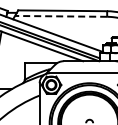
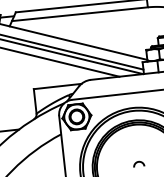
line: (60, 16) -> (79, 14), dashed -> solid

